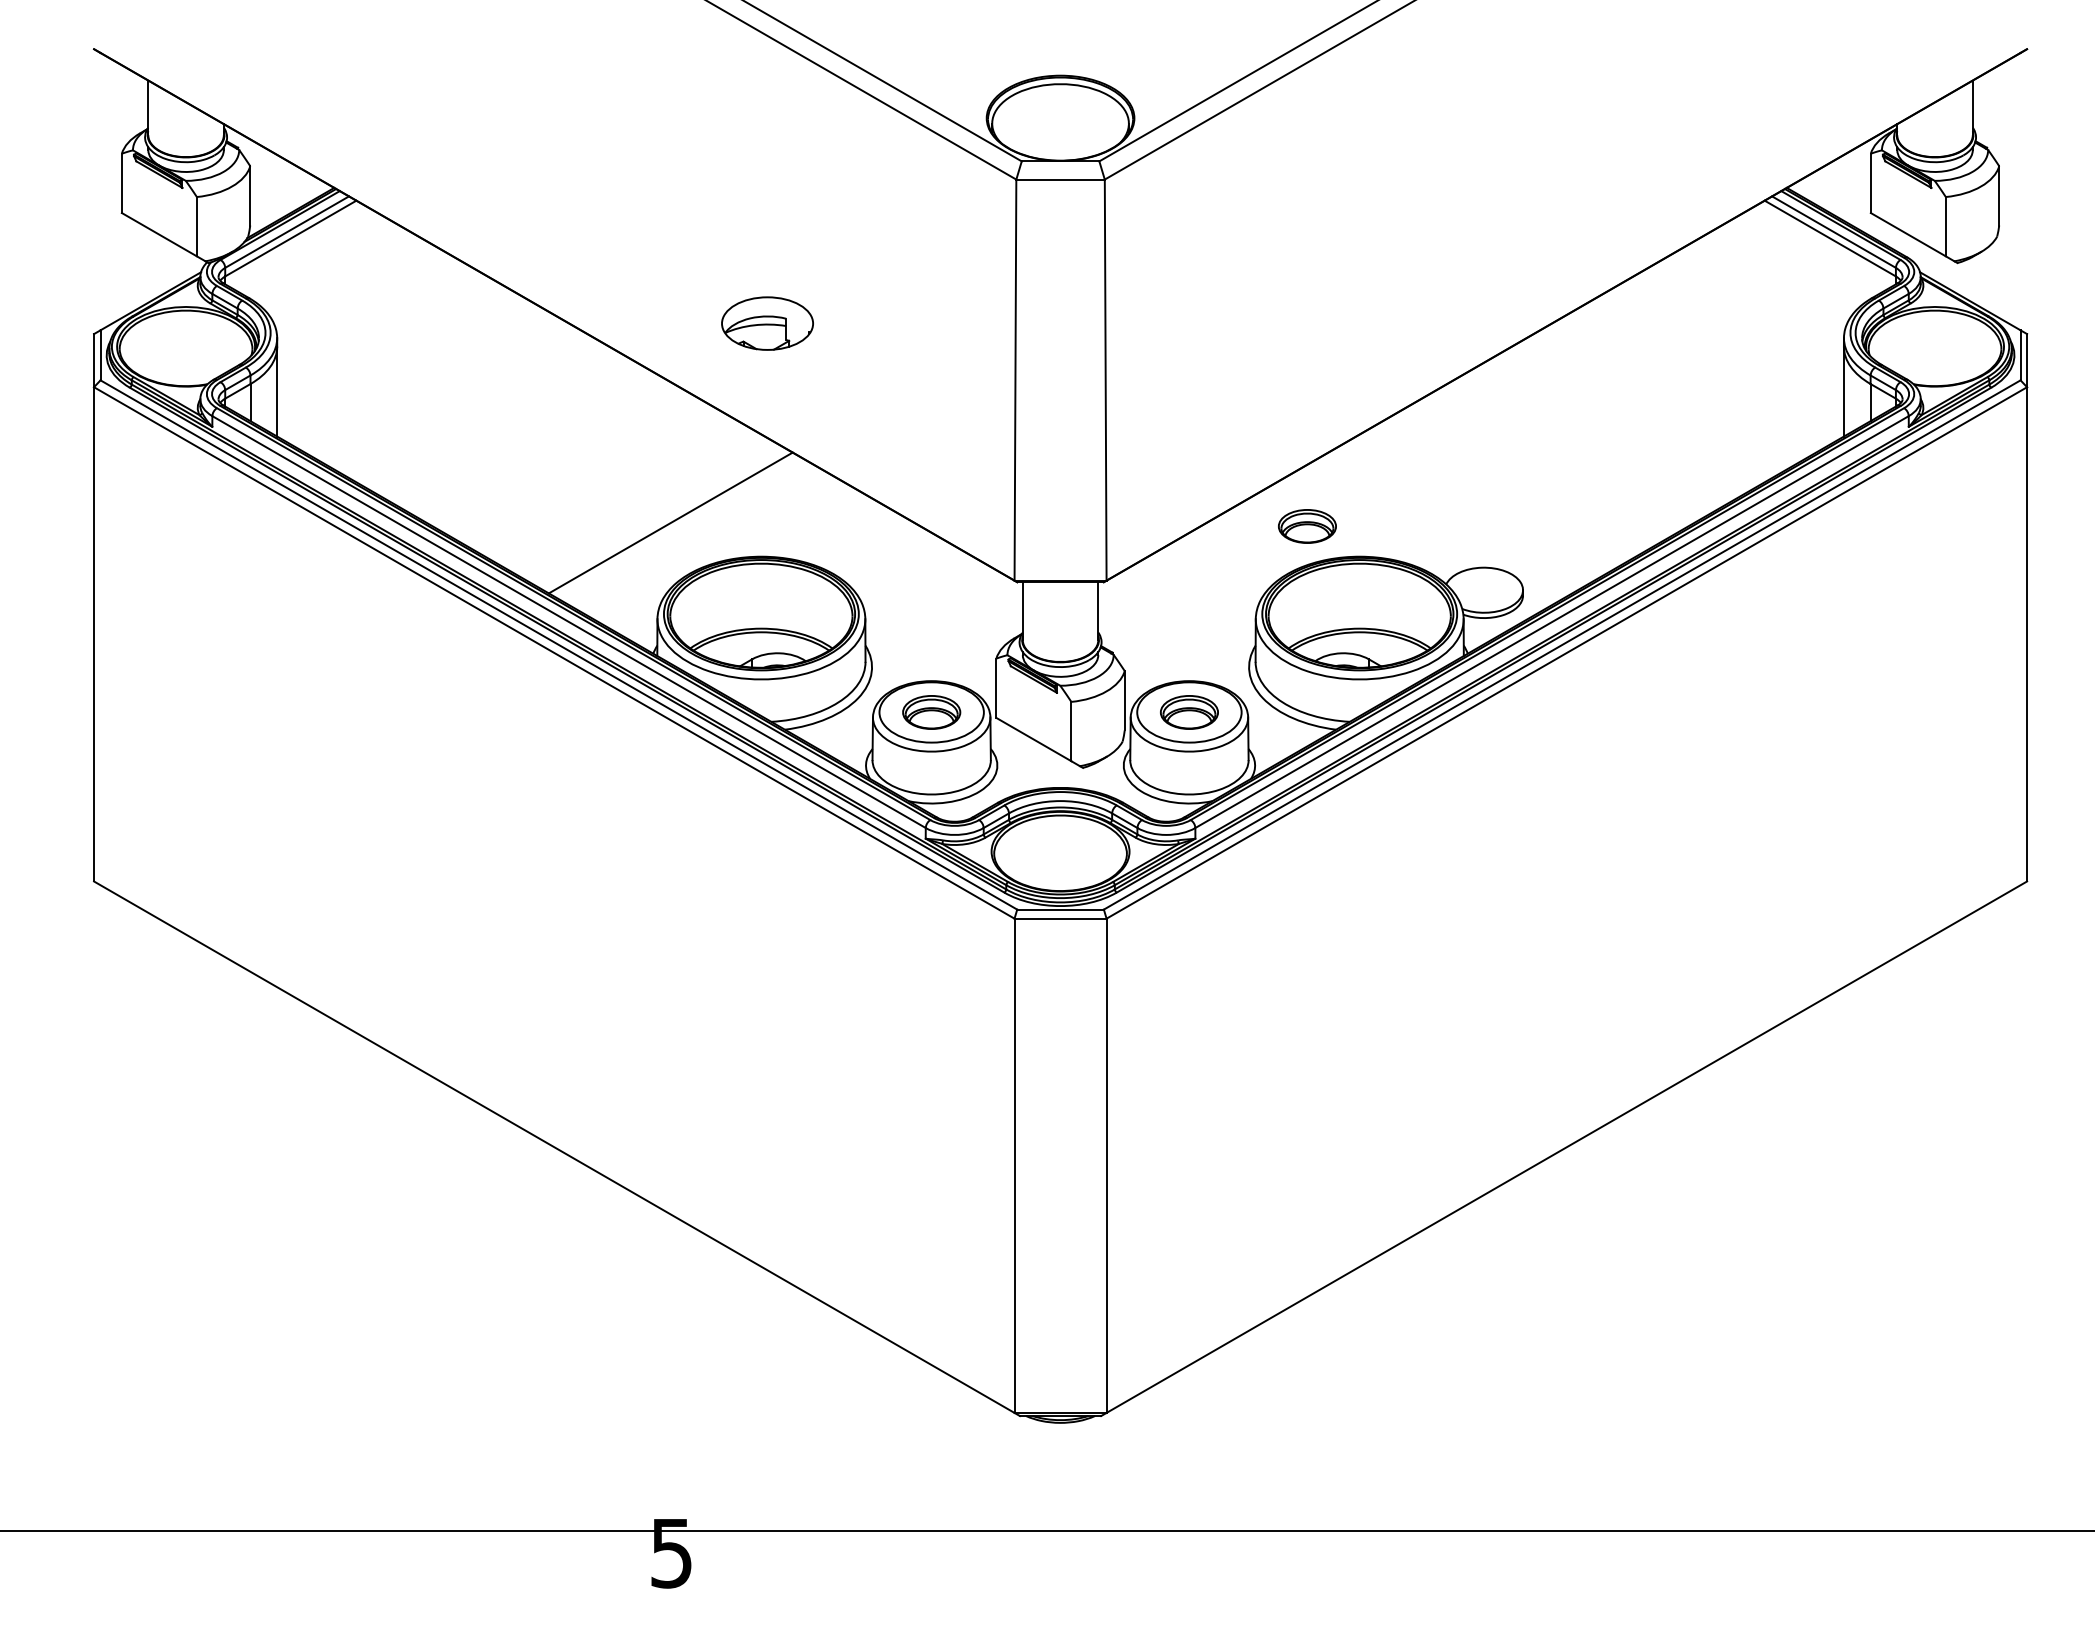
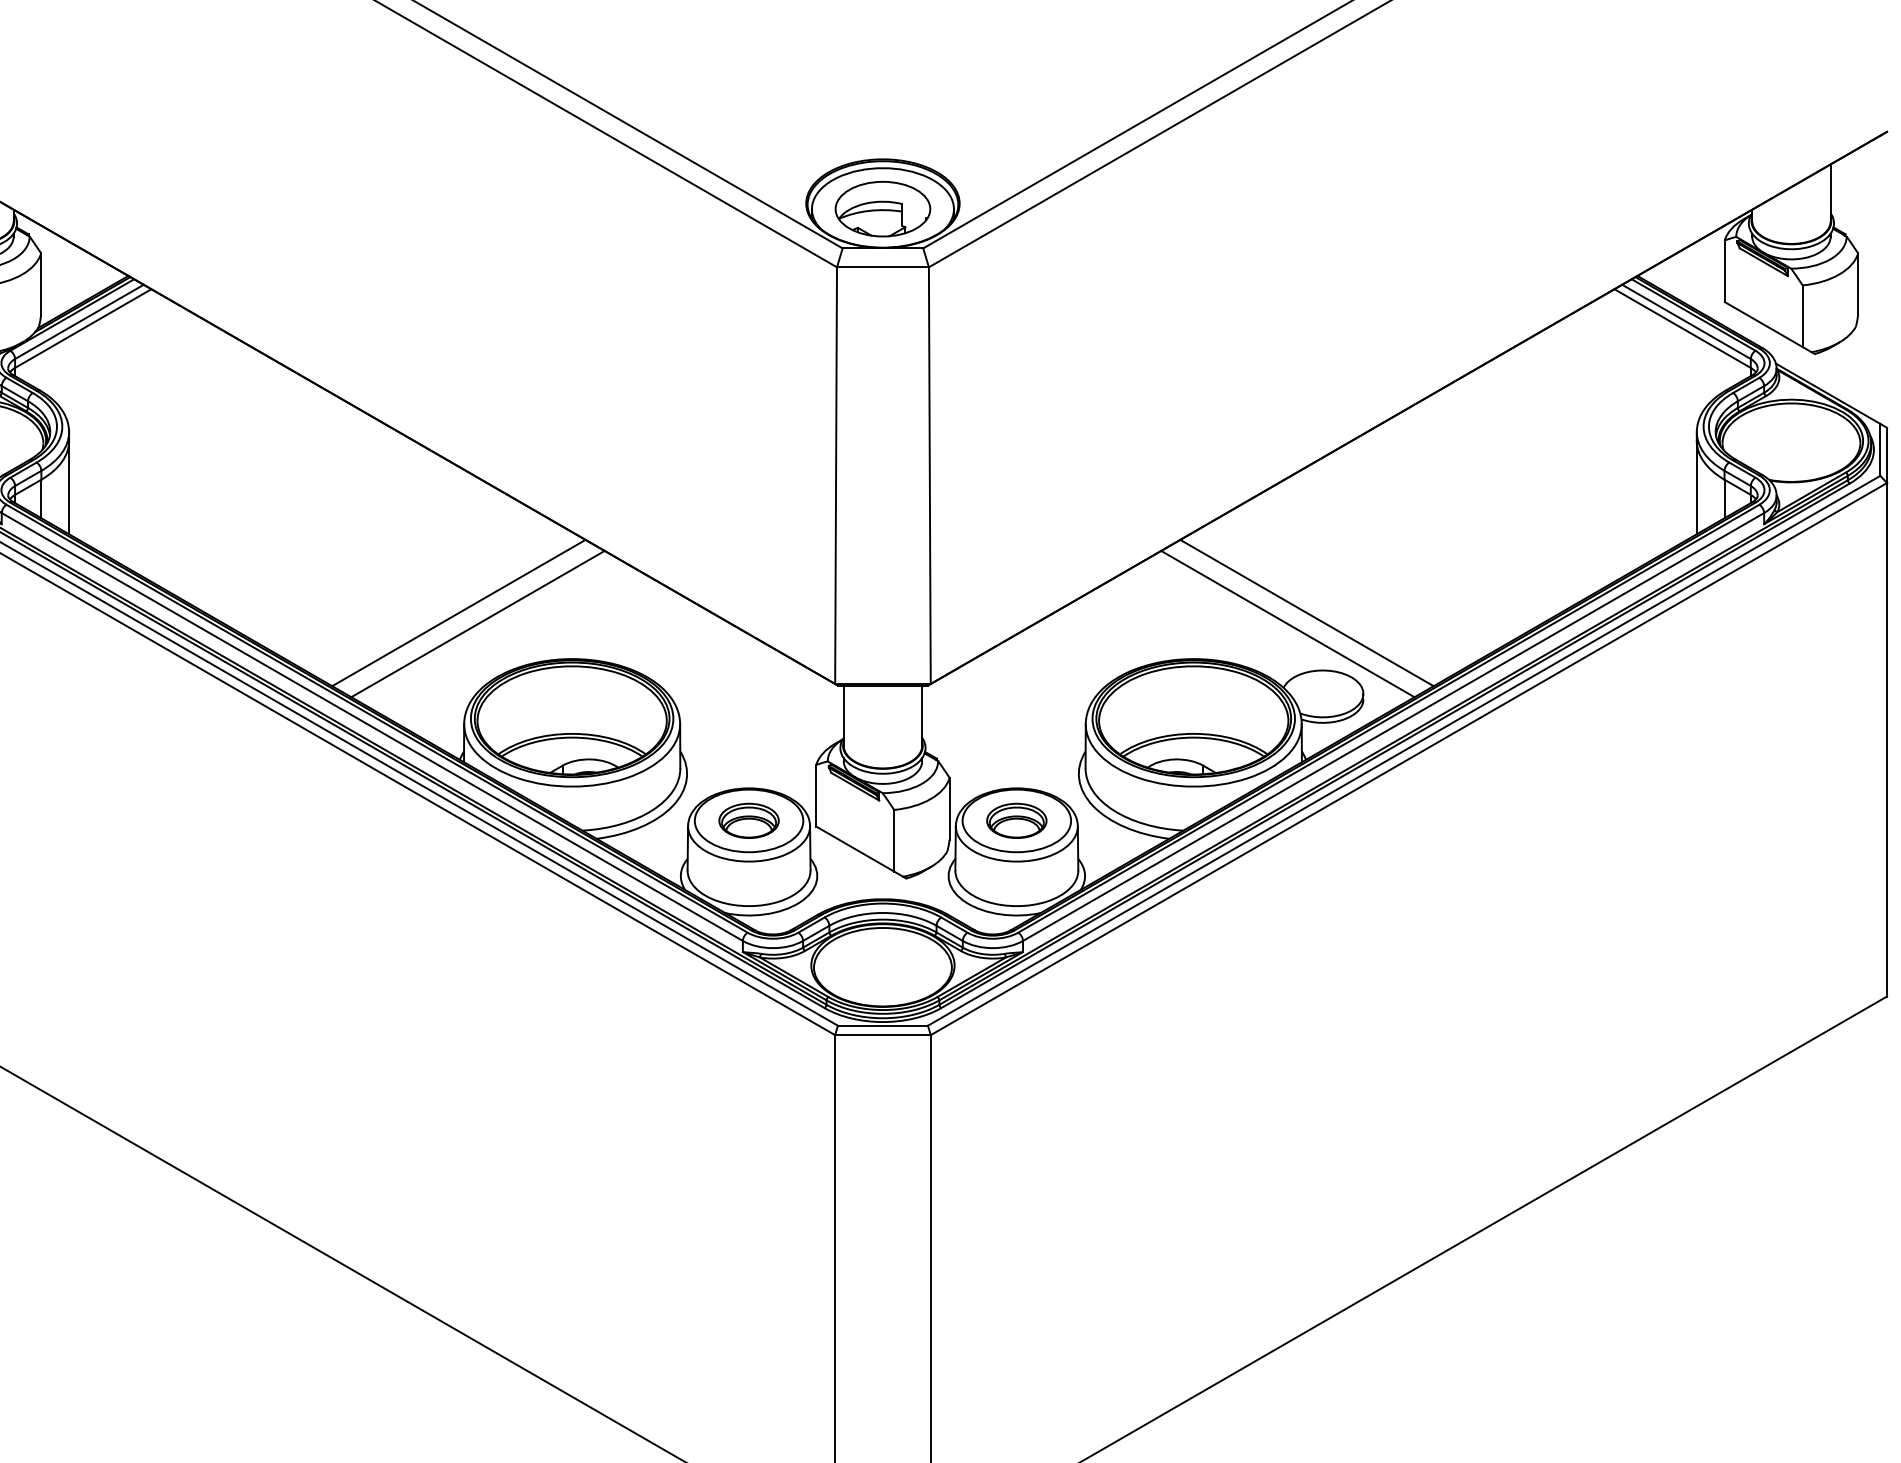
part: (767, 323) -> (882, 209), moved
line: (652, 511) -> (459, 612), added
line: (1468, 511) -> (1306, 612), added
line: (1450, 522) -> (1288, 623), added
part: (1307, 526) -> (1139, 627), removed

